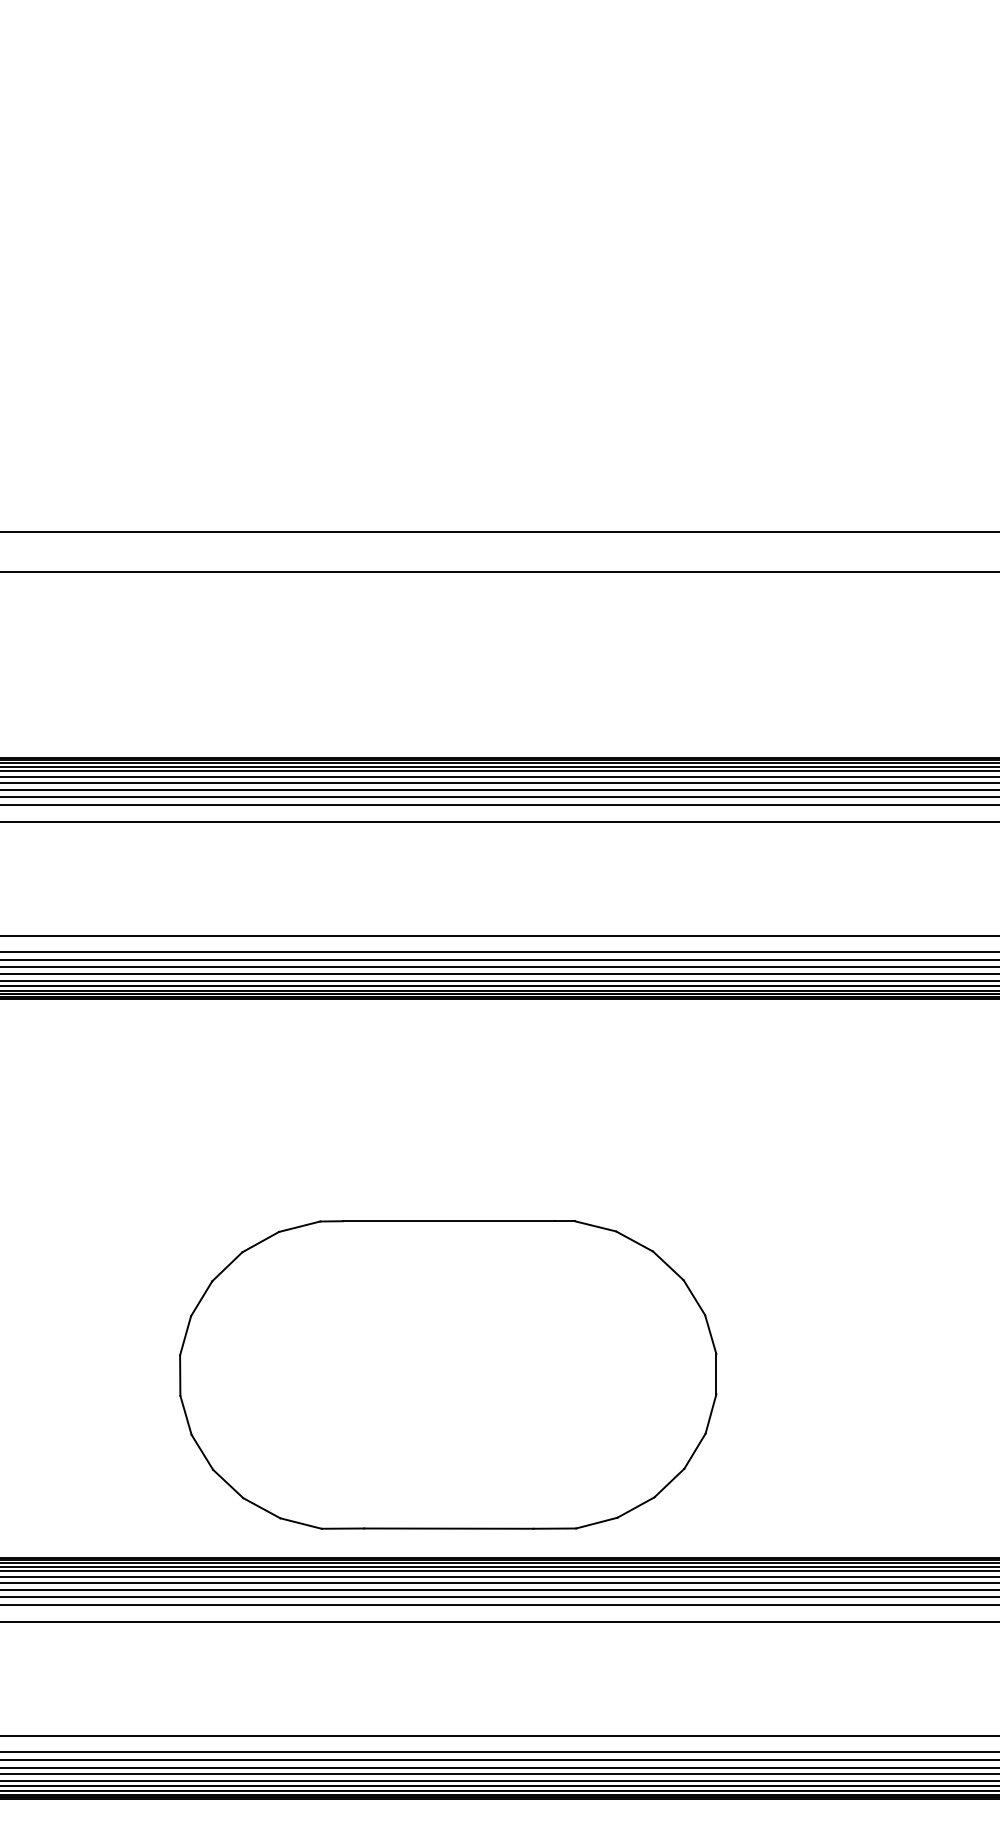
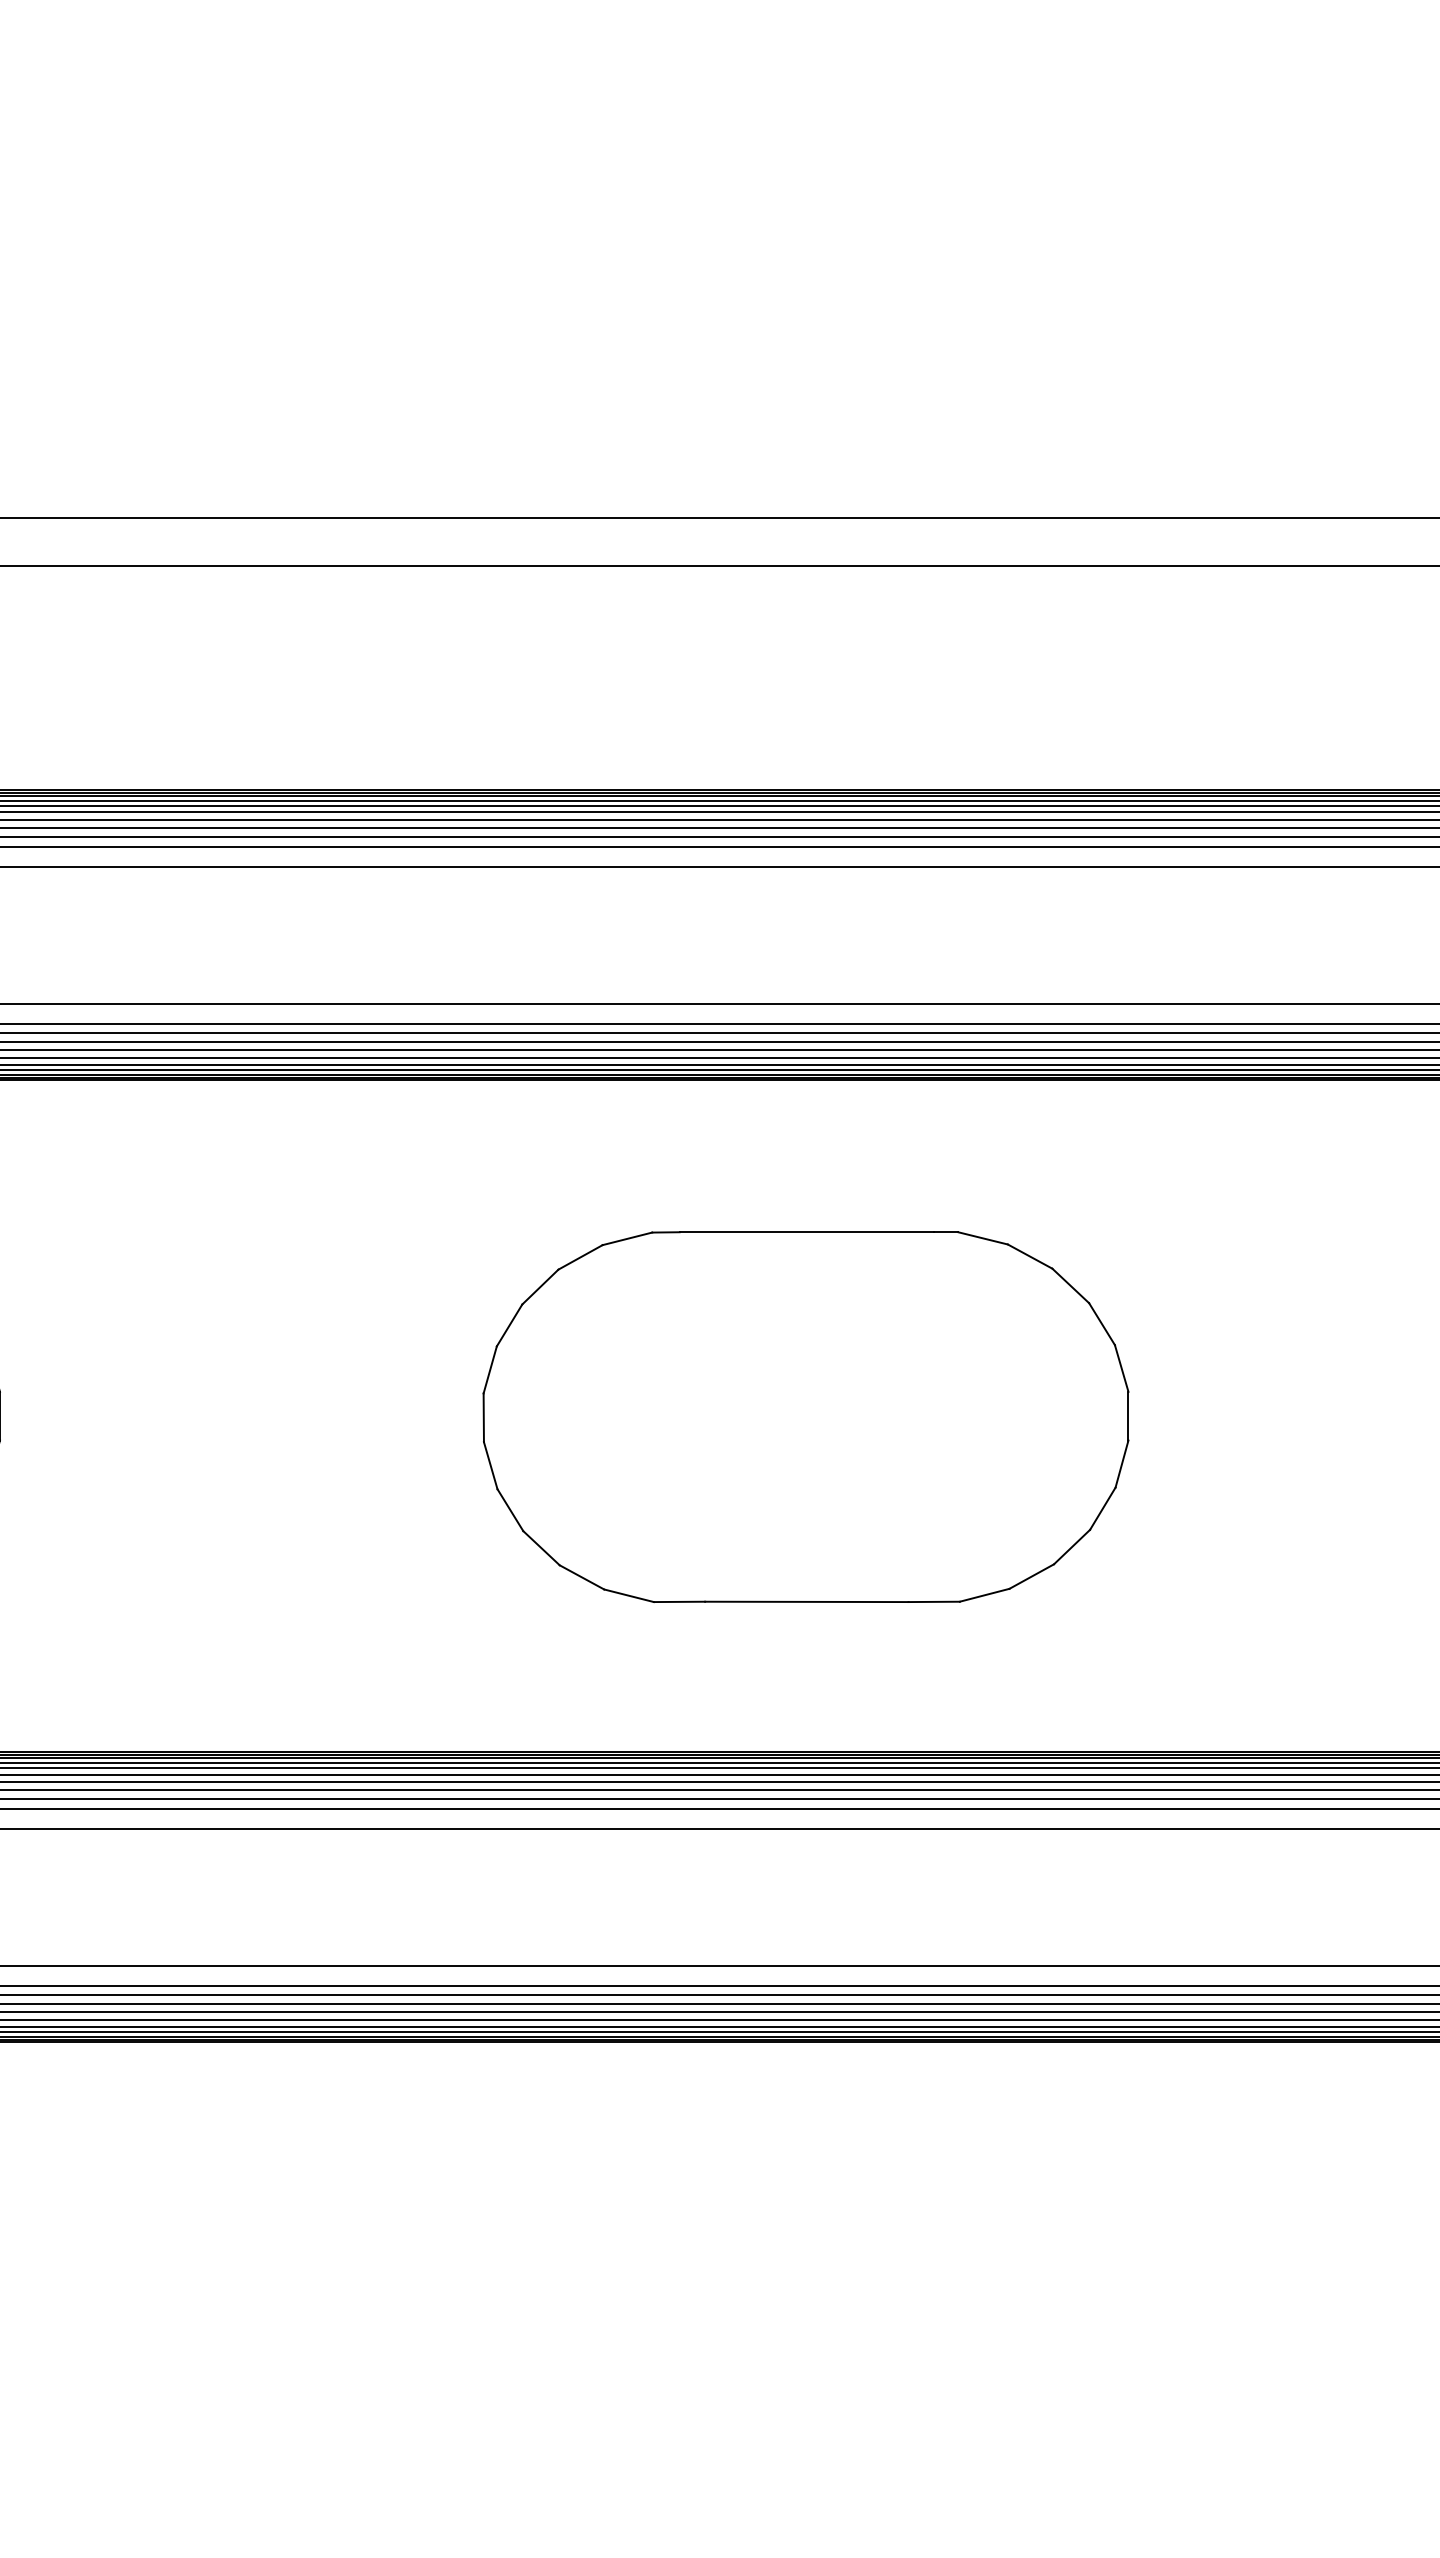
part: (447, 1374) -> (805, 1416), moved

